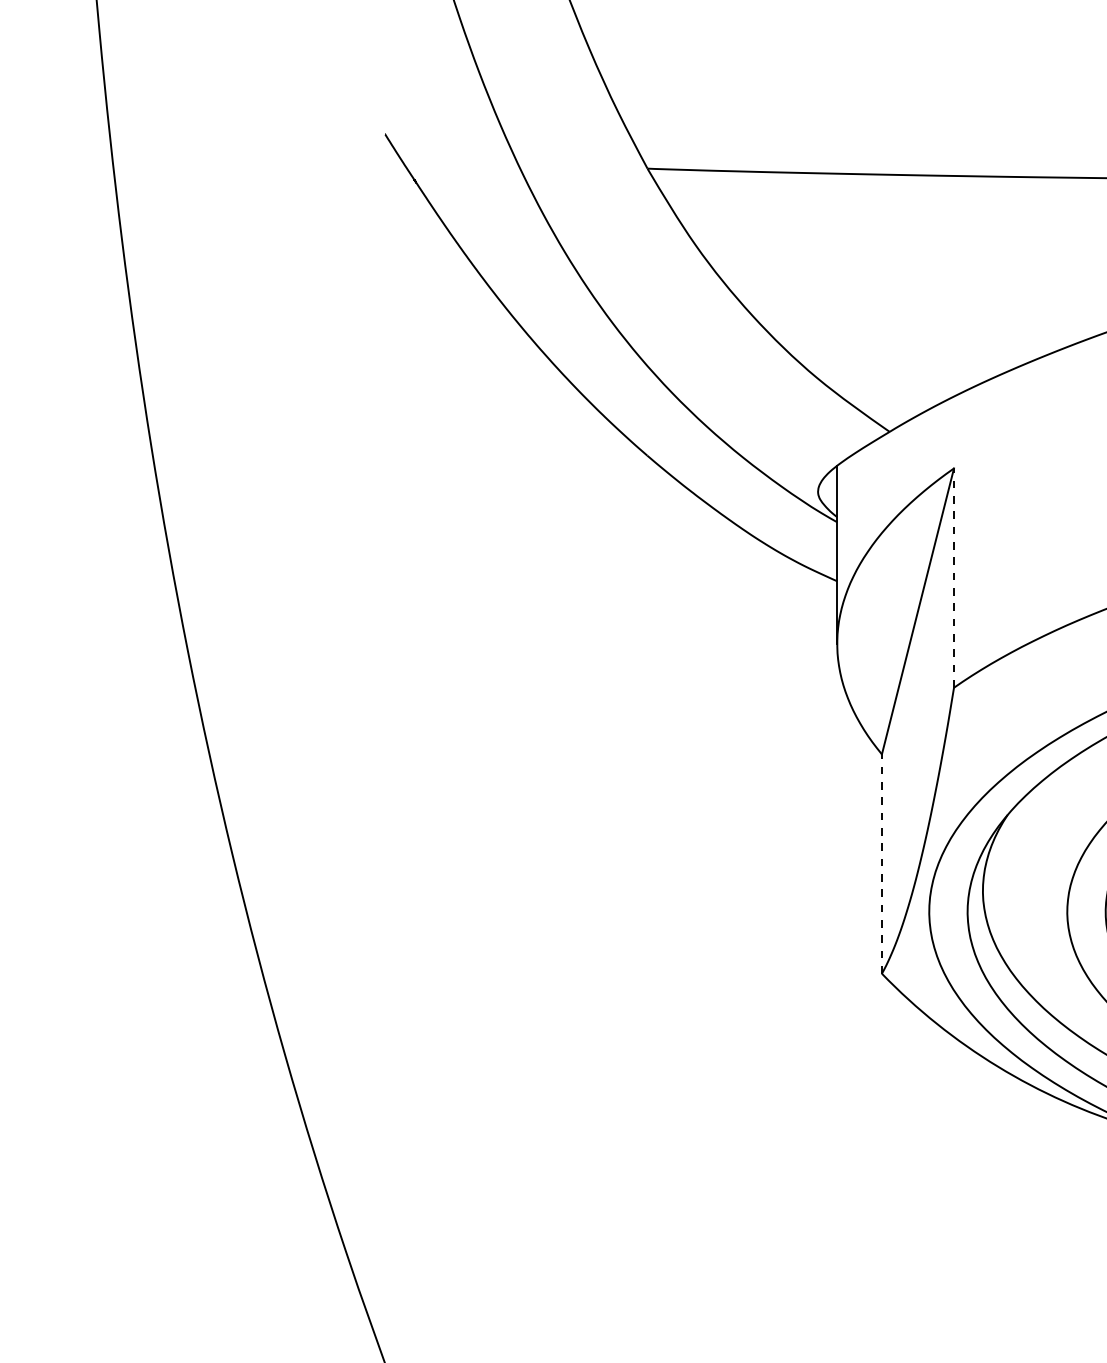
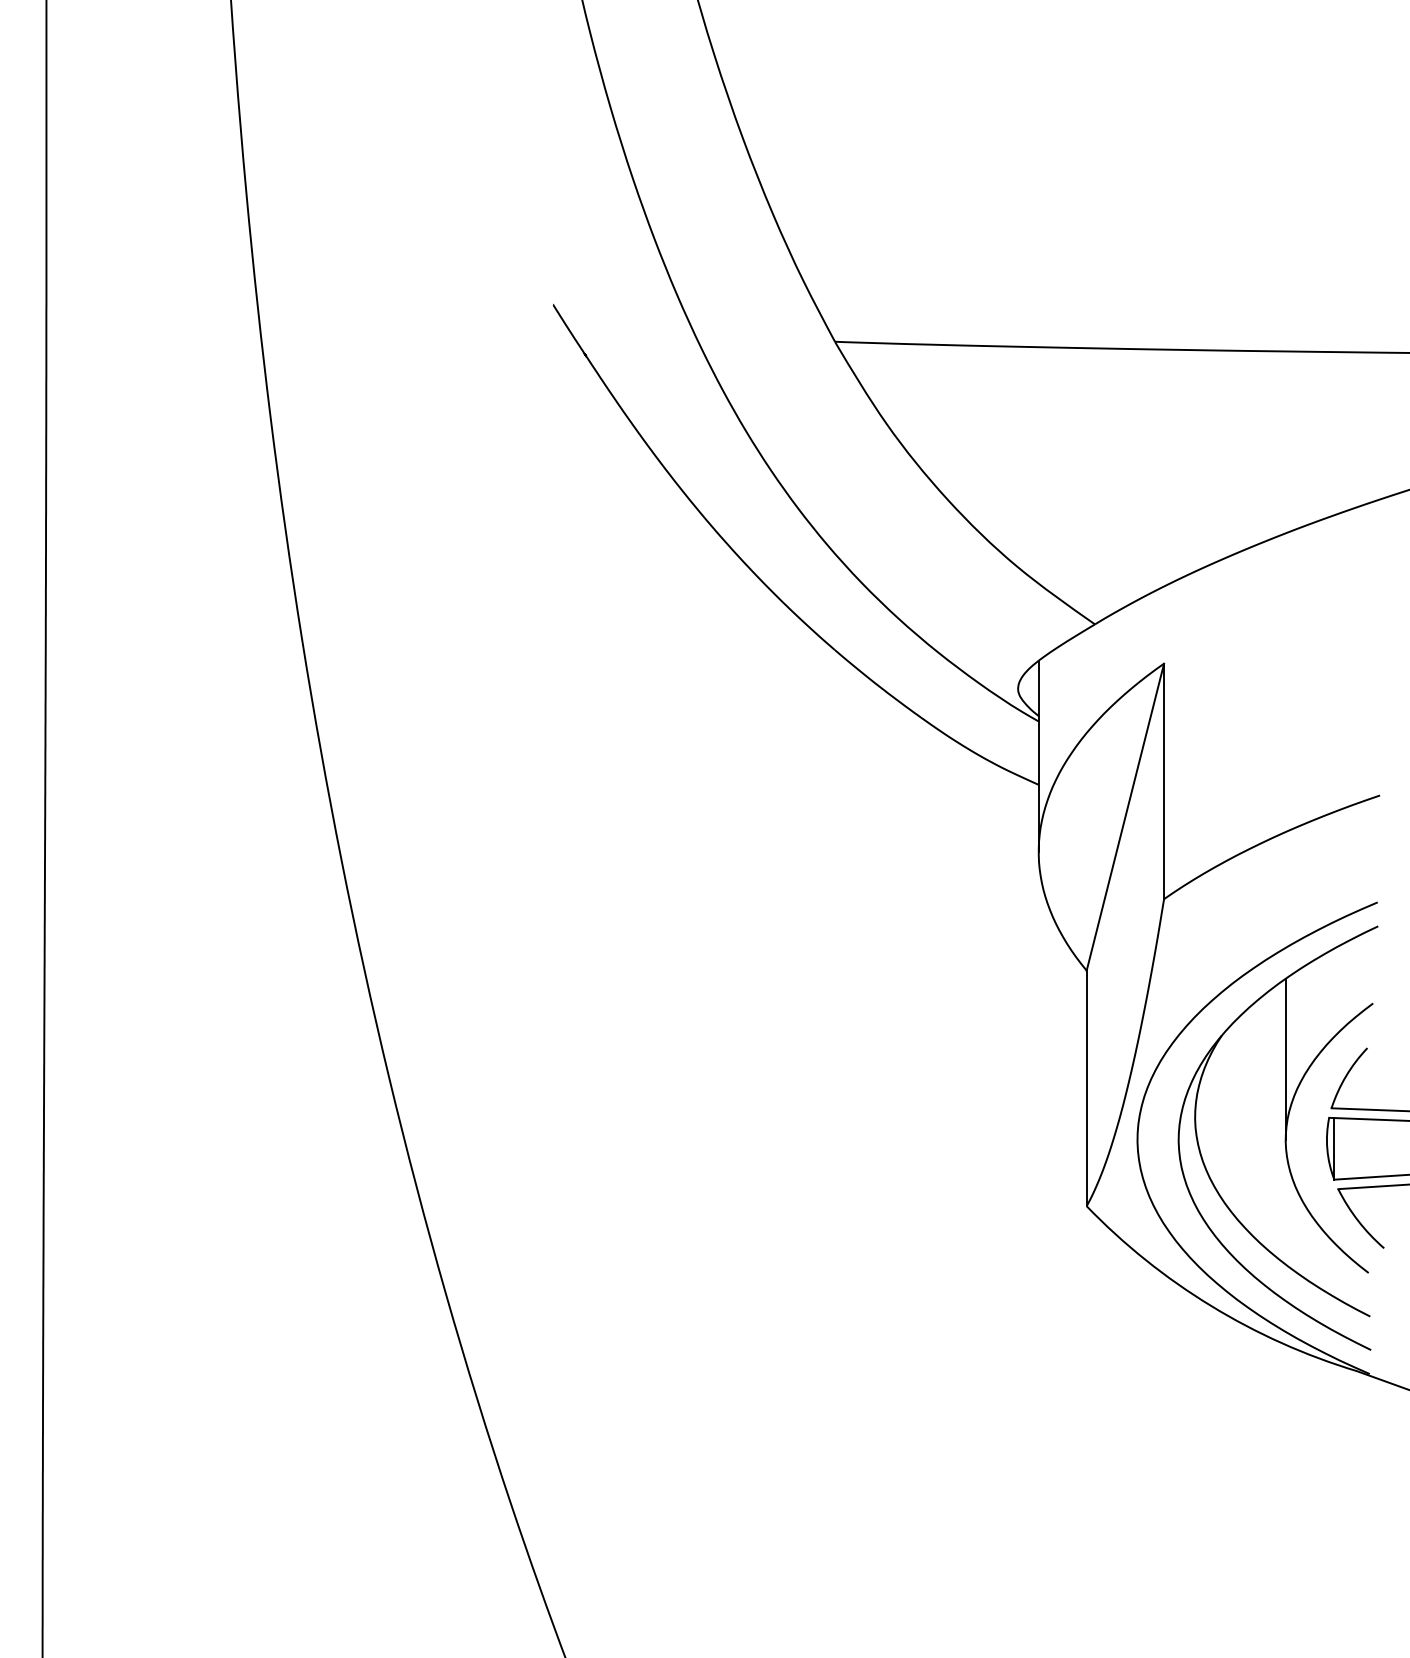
line: (954, 578) -> (1164, 781), dashed -> solid
line: (1067, 836) -> (1285, 1058), added
line: (881, 864) -> (1086, 1088), dashed -> solid

